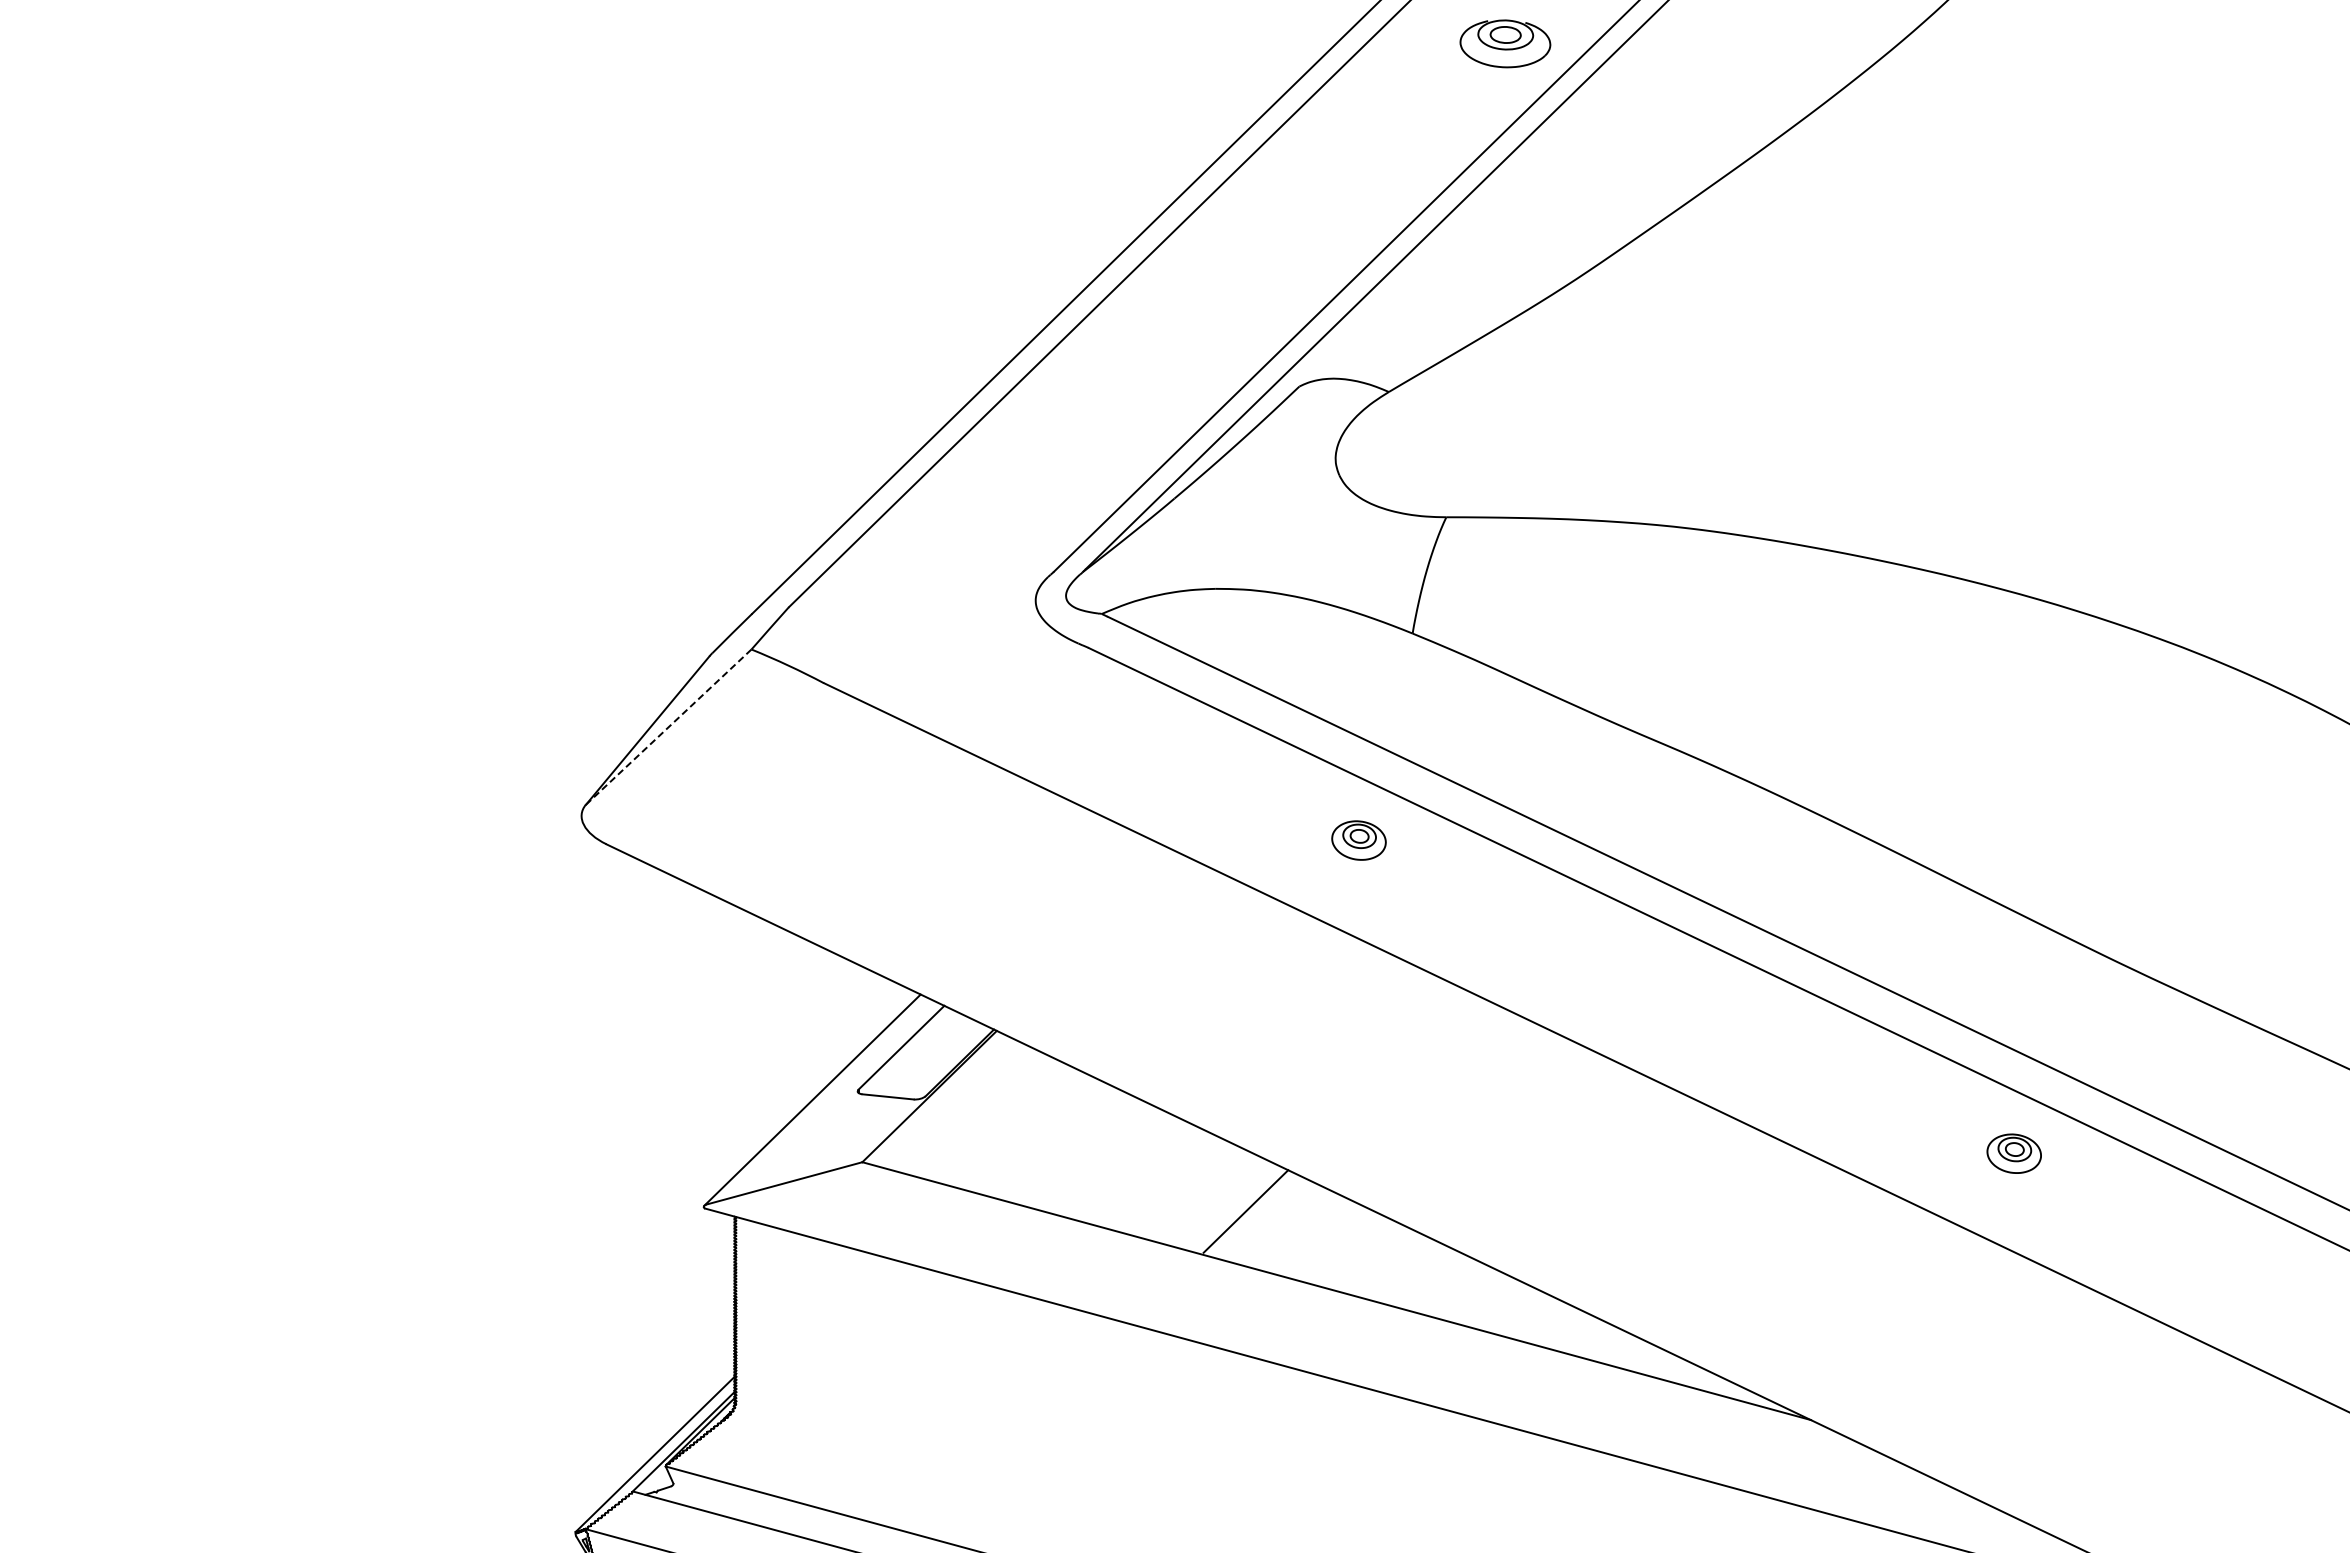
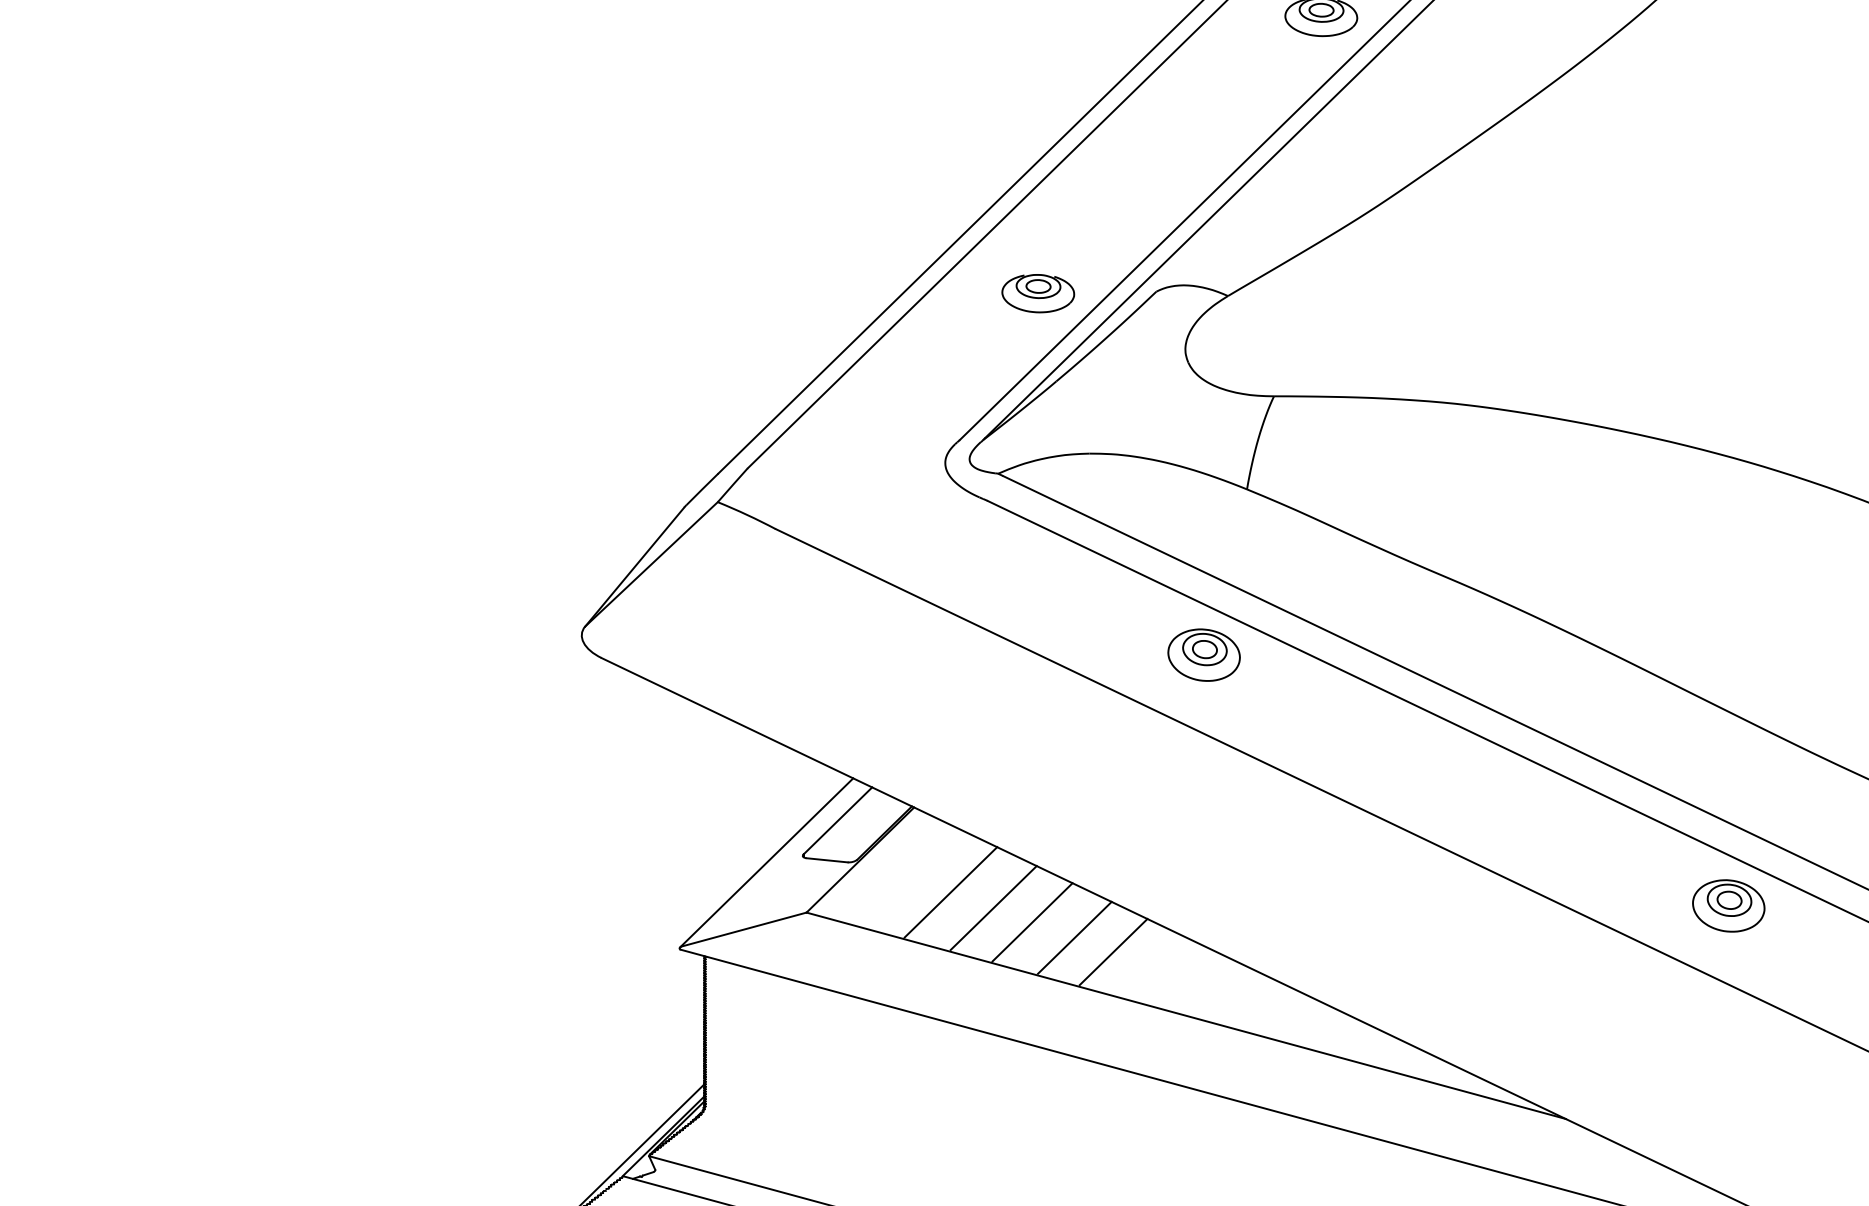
part: (1151, 388) -> (1038, 293), added
line: (668, 727) -> (651, 564), dashed -> solid
part: (1358, 840) -> (1203, 655), size x1.67
line: (1042, 1136) -> (950, 892), added
part: (2013, 1153) -> (1728, 905), size x1.67
line: (1096, 1156) -> (993, 908), added
line: (1144, 1174) -> (1032, 922), added
line: (1197, 1193) -> (1074, 937), added

